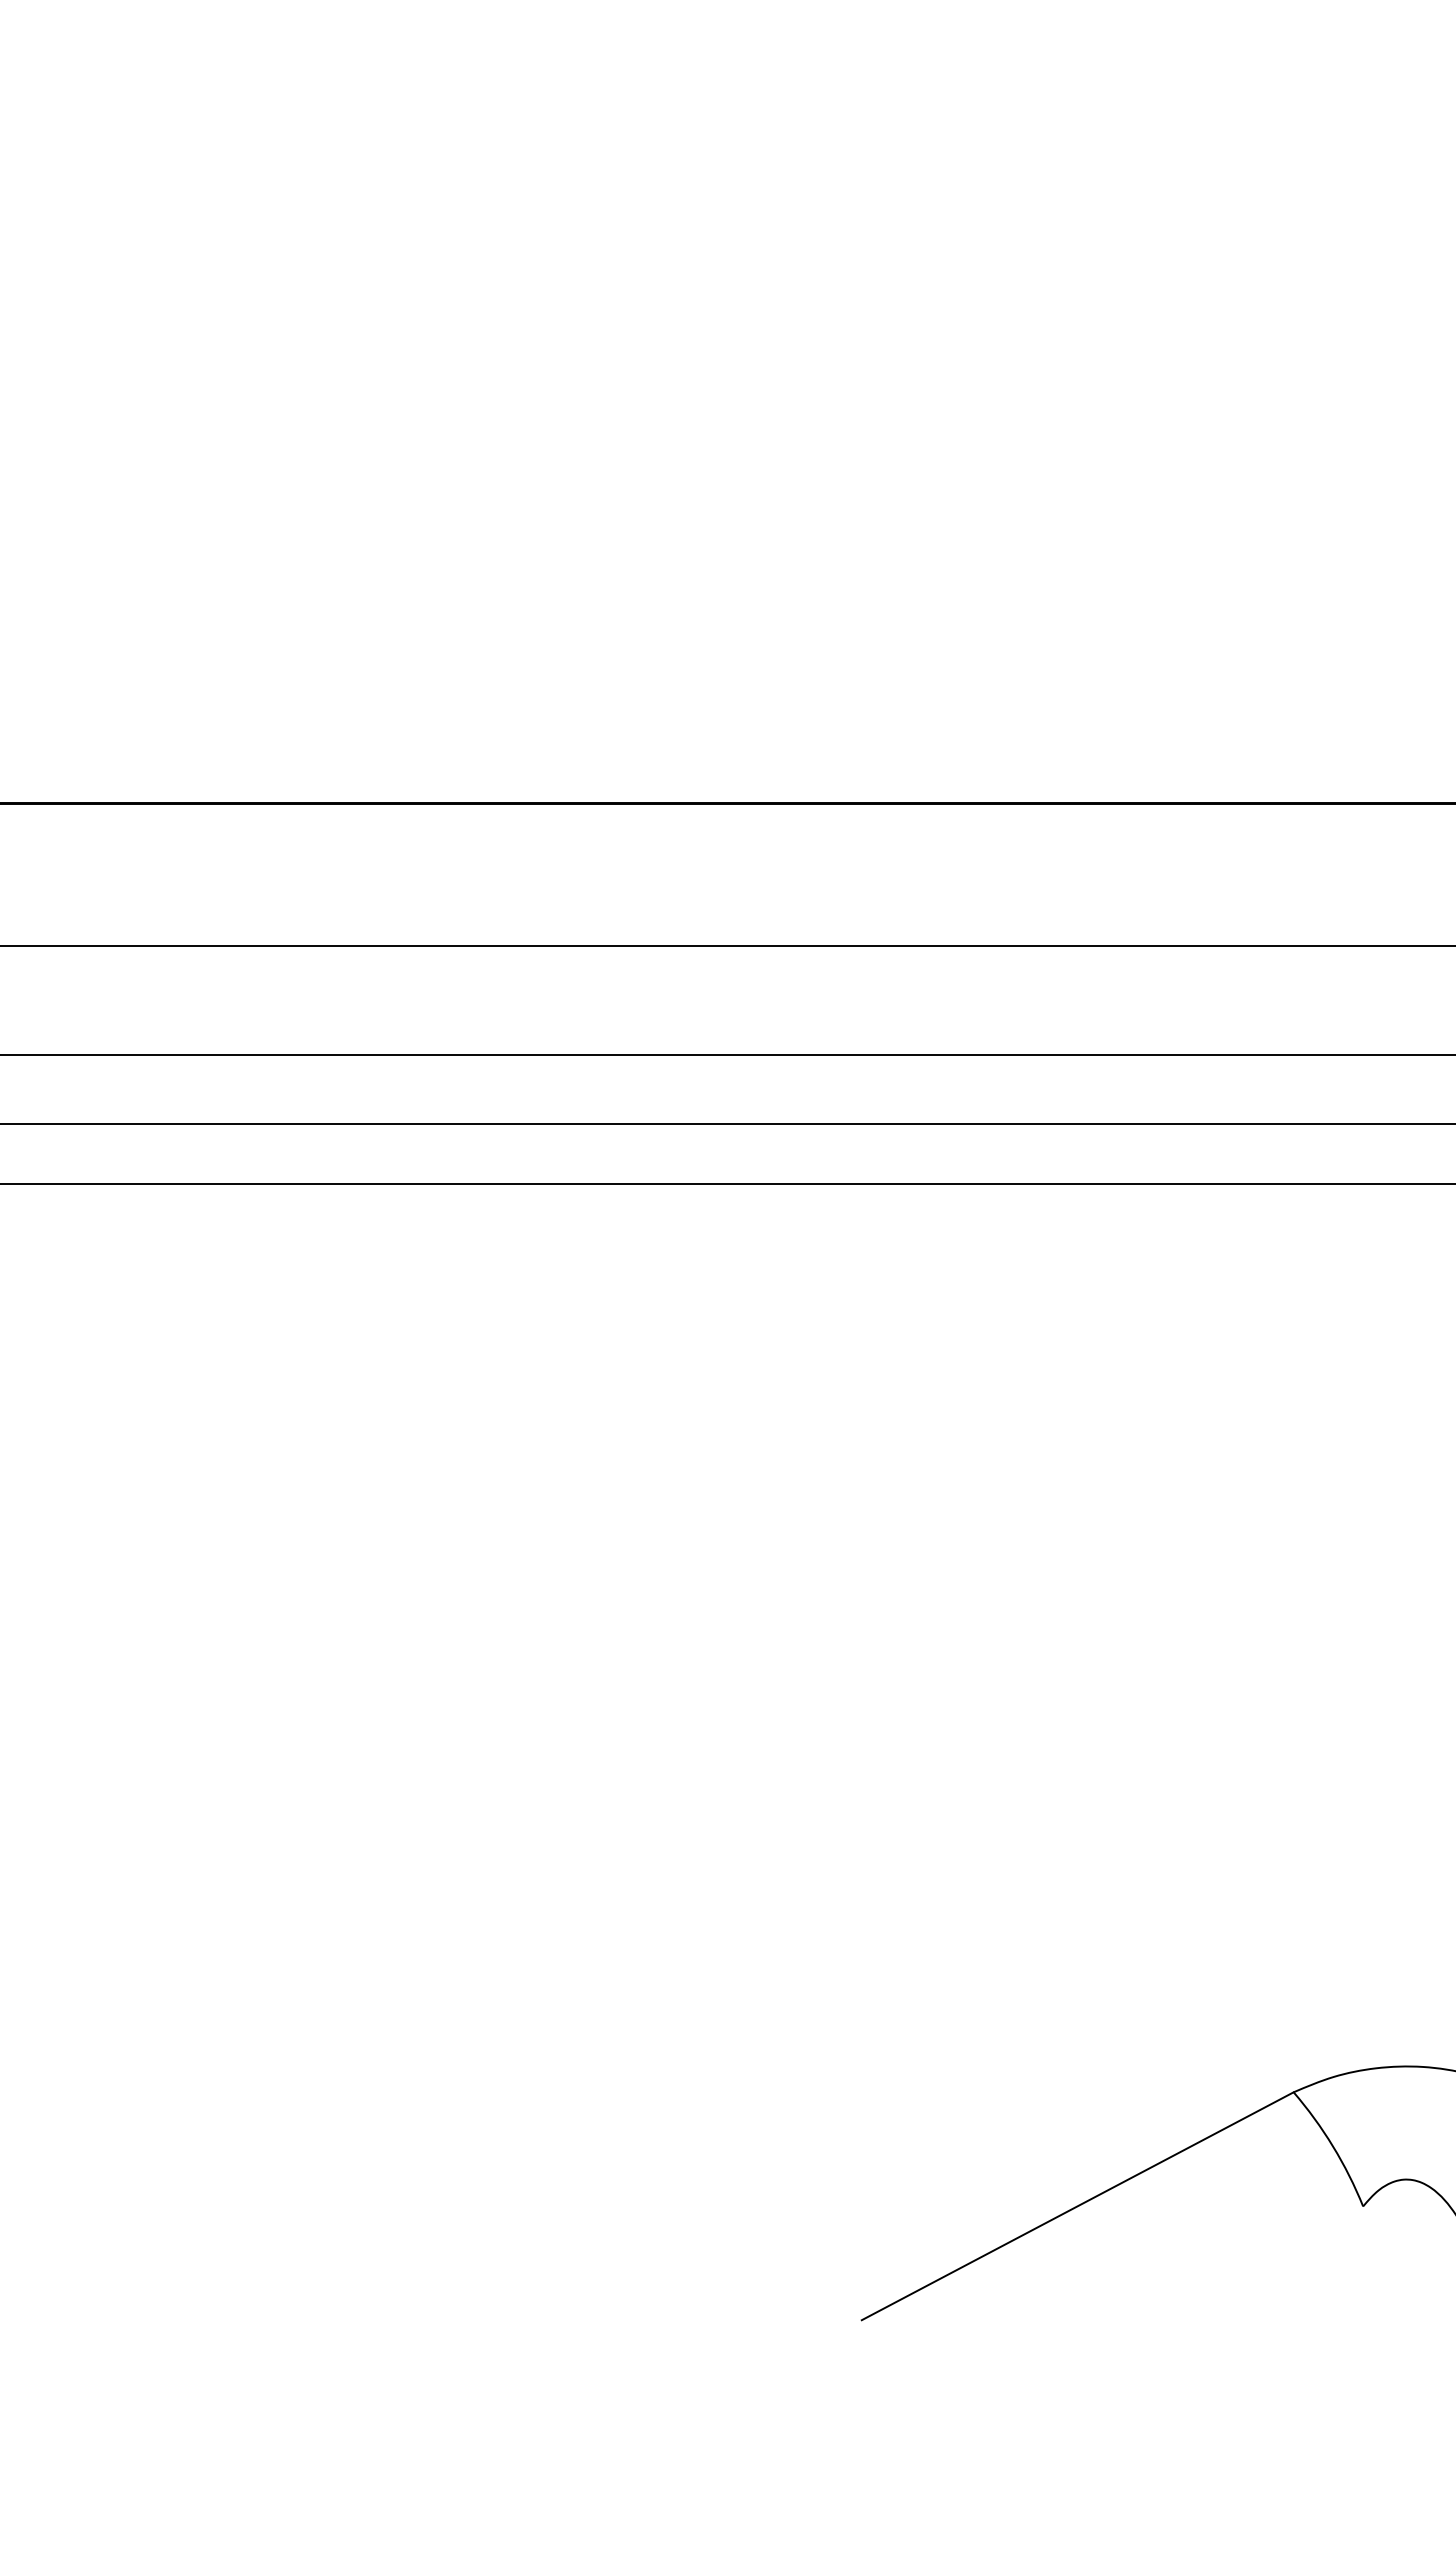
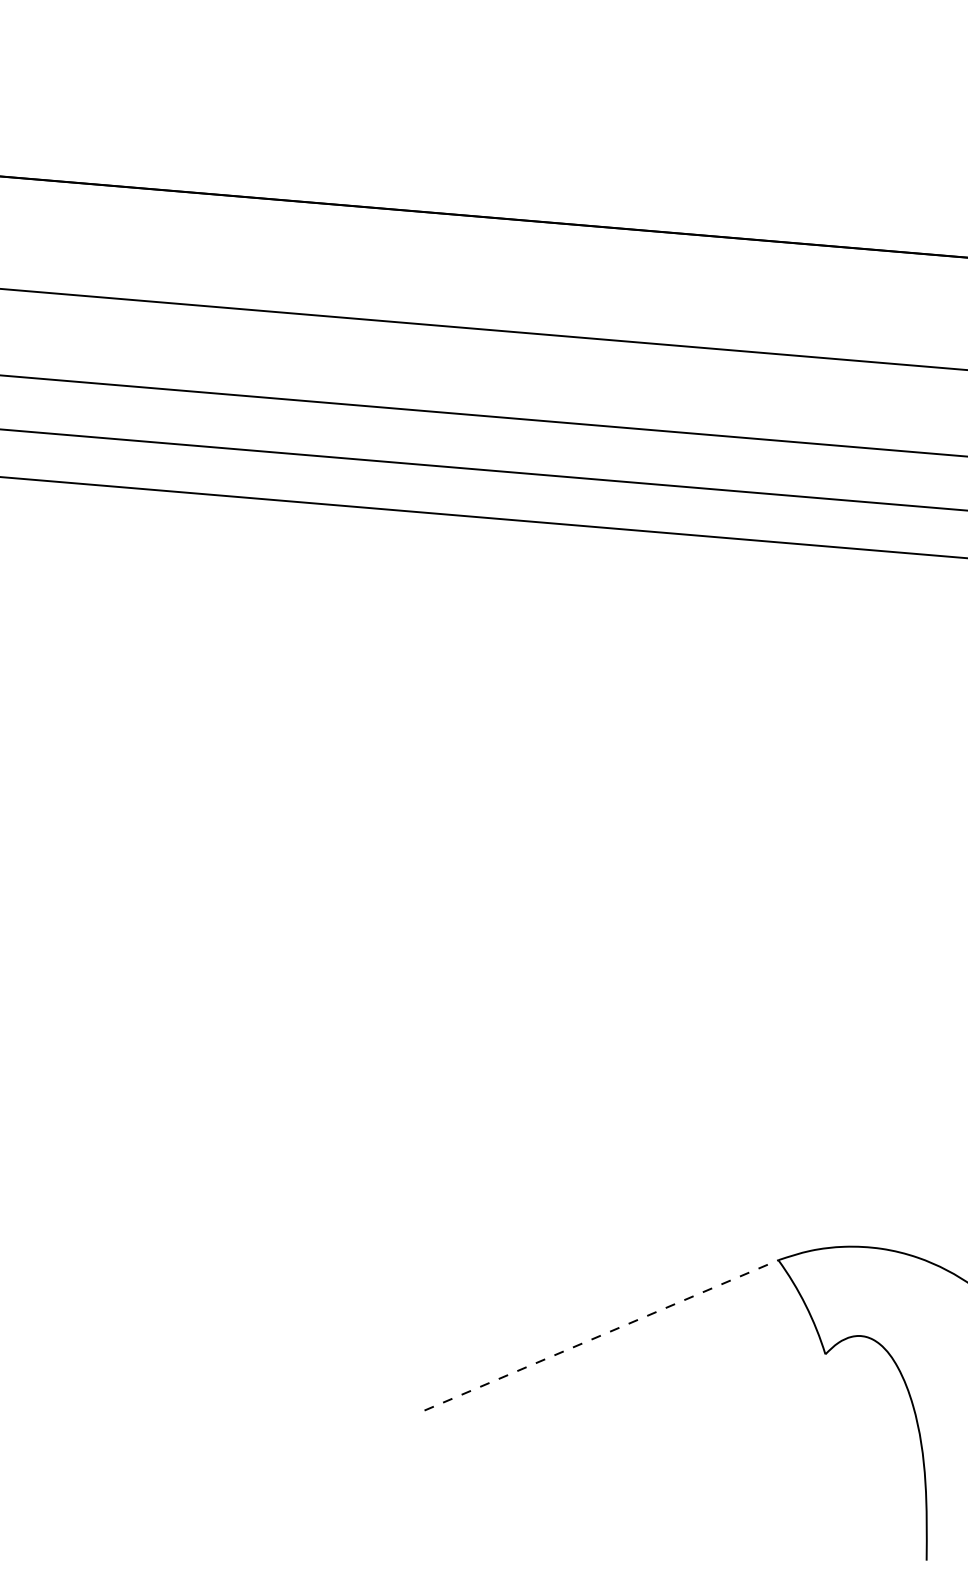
line: (1078, 2206) -> (602, 1335), solid -> dashed

